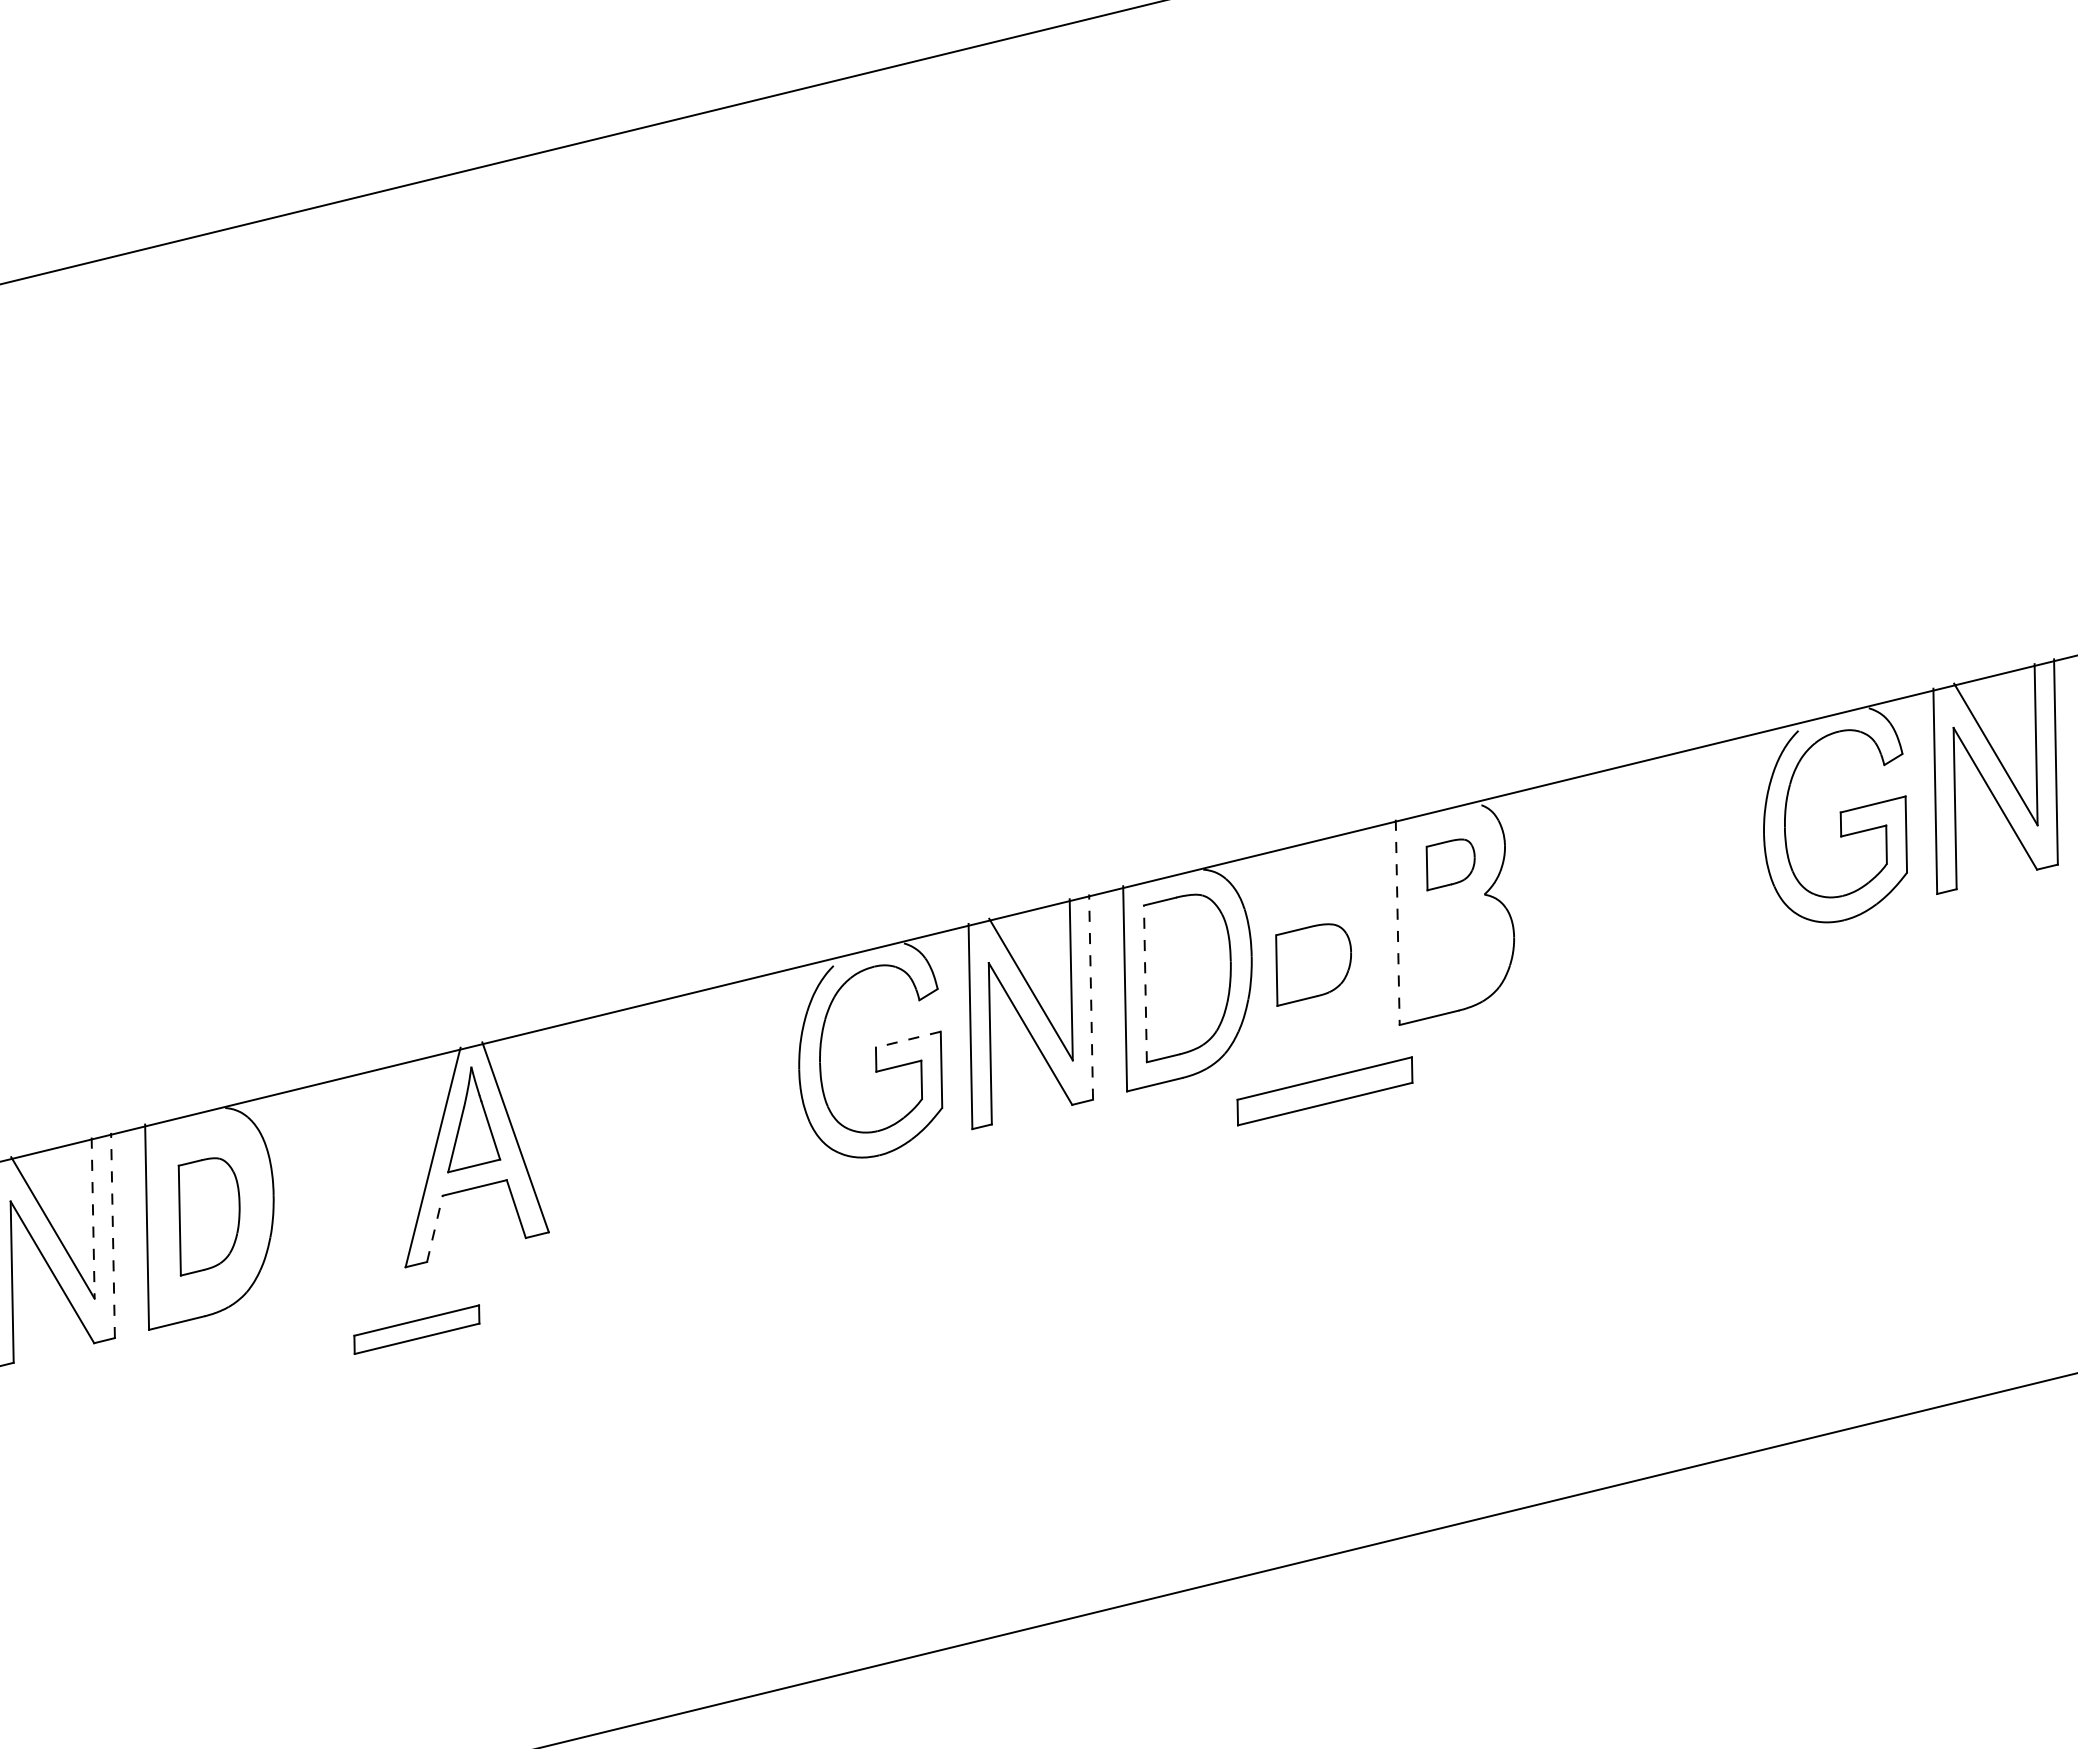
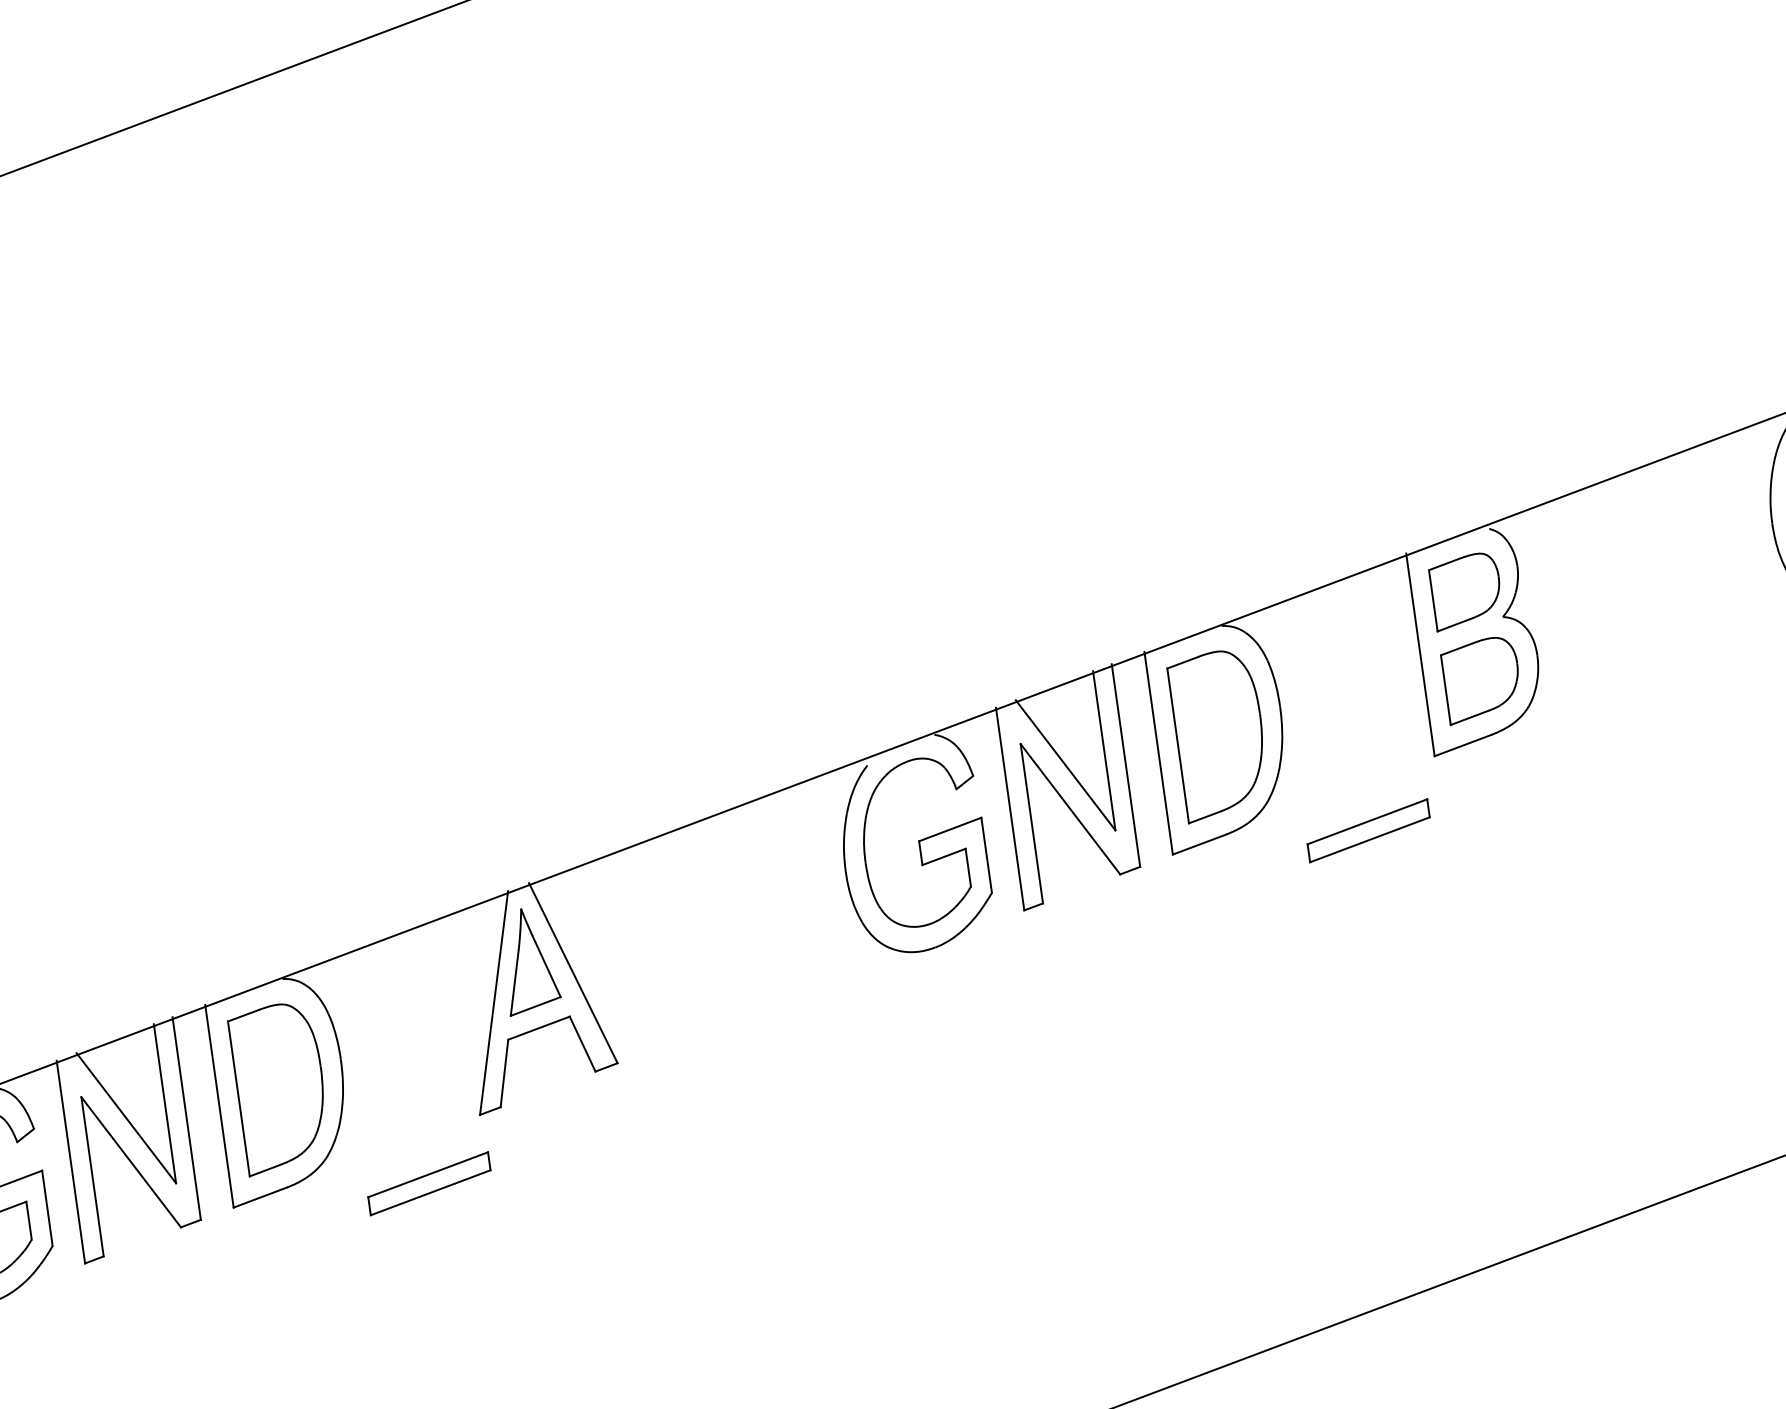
part: (1450, 864) -> (1465, 591), size x1.43
line: (1397, 922) -> (1420, 655), dashed -> solid
part: (1313, 964) -> (1481, 679), moved
line: (1145, 983) -> (1178, 745), dashed -> solid
line: (1091, 997) -> (1126, 765), dashed -> solid
line: (907, 1039) -> (949, 829), dashed -> solid
part: (1324, 1091) -> (1368, 831), size x0.71
part: (208, 1216) -> (278, 1088), size x1.43
line: (93, 1218) -> (165, 1104), dashed -> solid
line: (435, 1228) -> (504, 1073), dashed -> solid
line: (113, 1235) -> (187, 1118), dashed -> solid
part: (416, 1329) -> (429, 1183), moved

